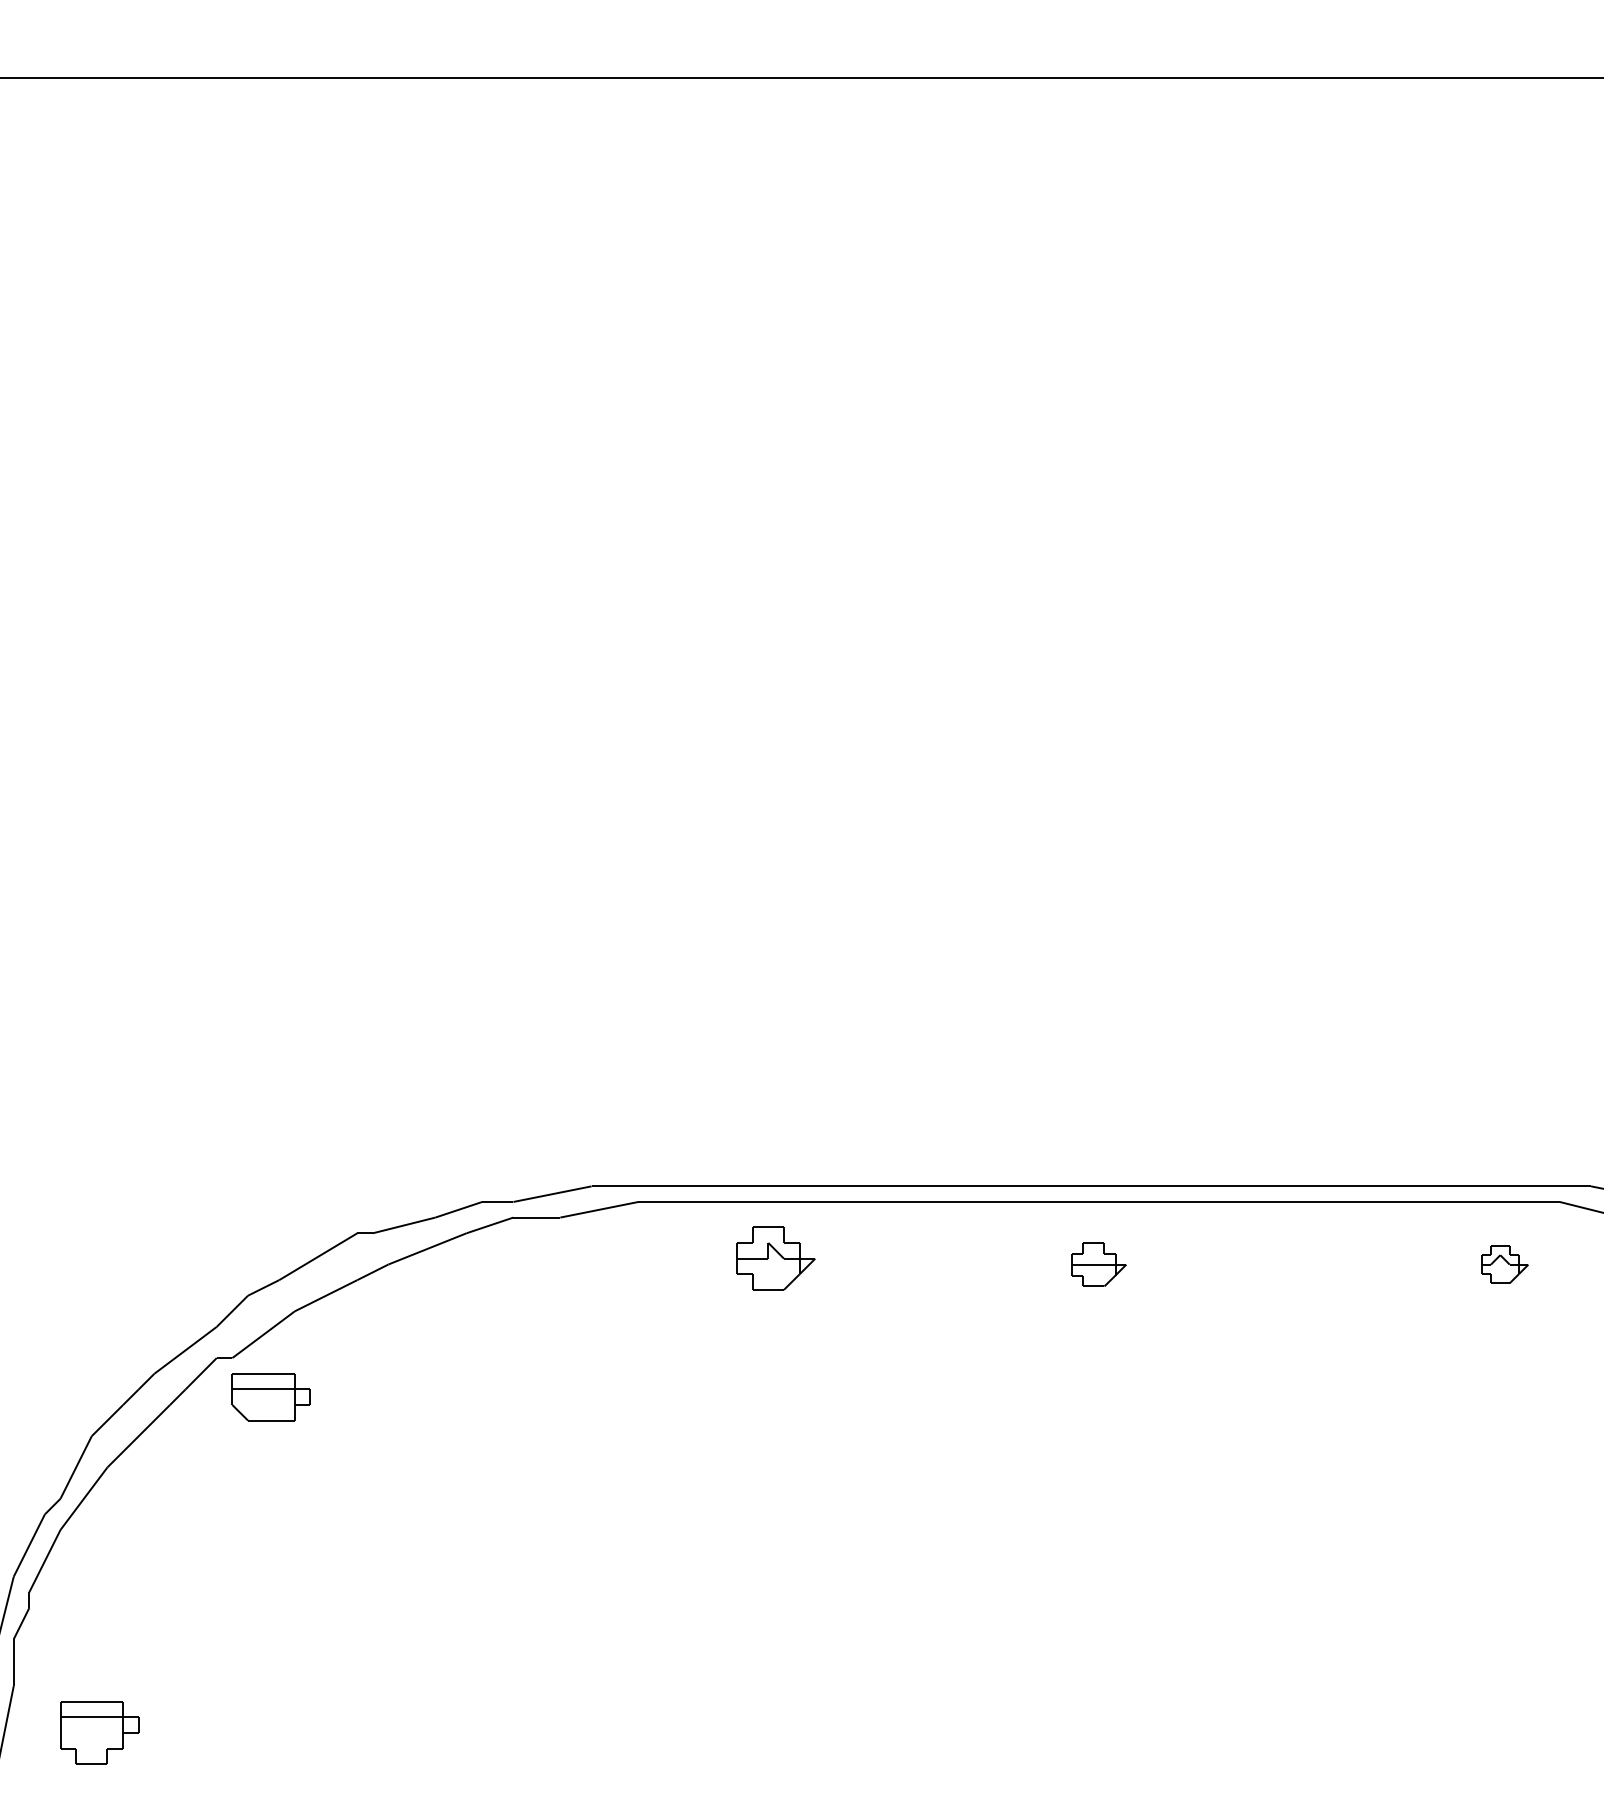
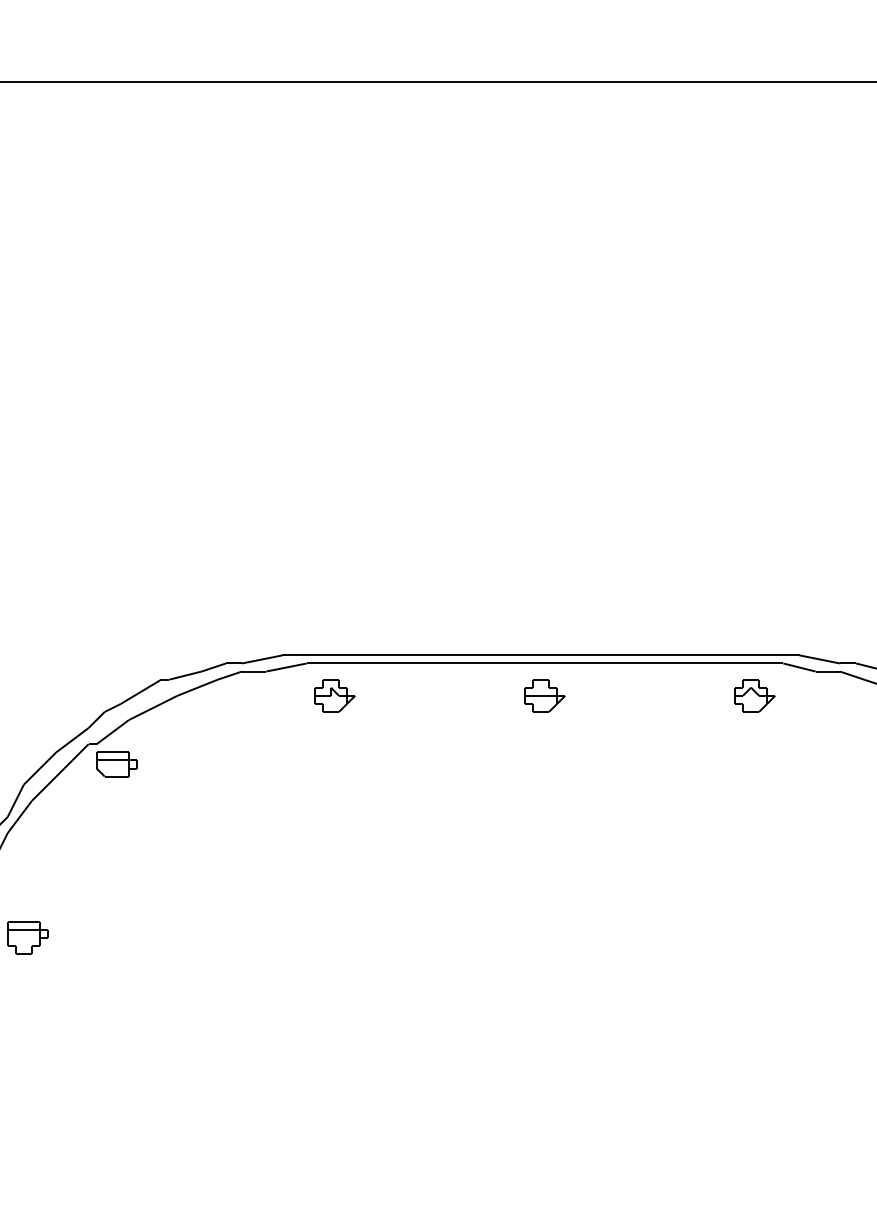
part: (775, 1258) -> (334, 695), moved
part: (1098, 1263) -> (544, 695), size x1.43
part: (1503, 1263) -> (754, 695), size x1.67

